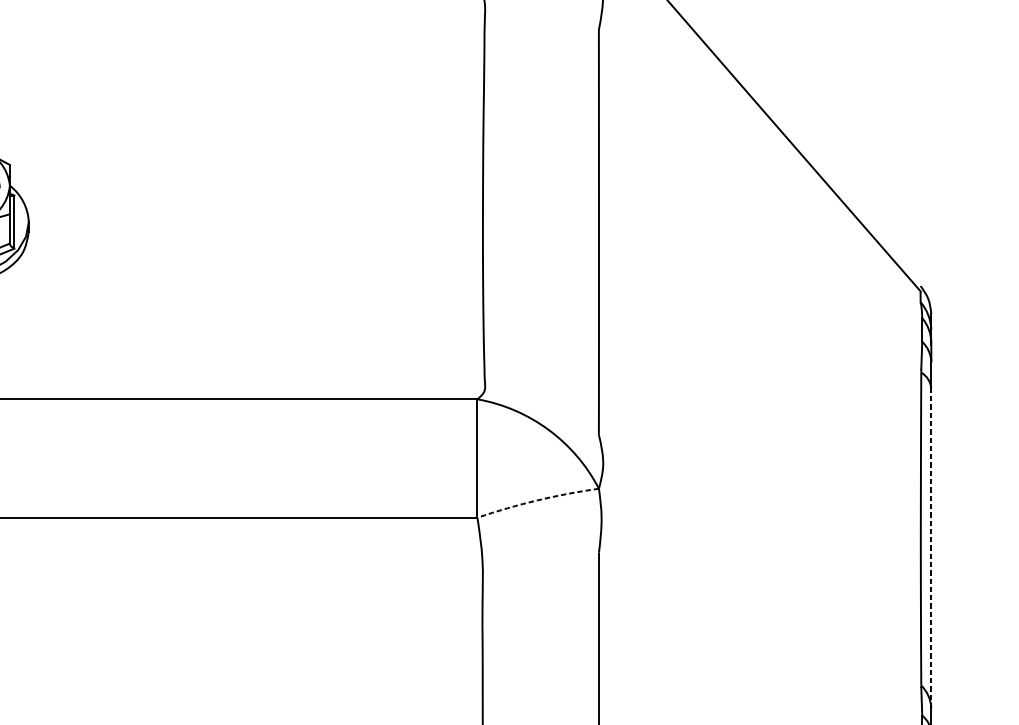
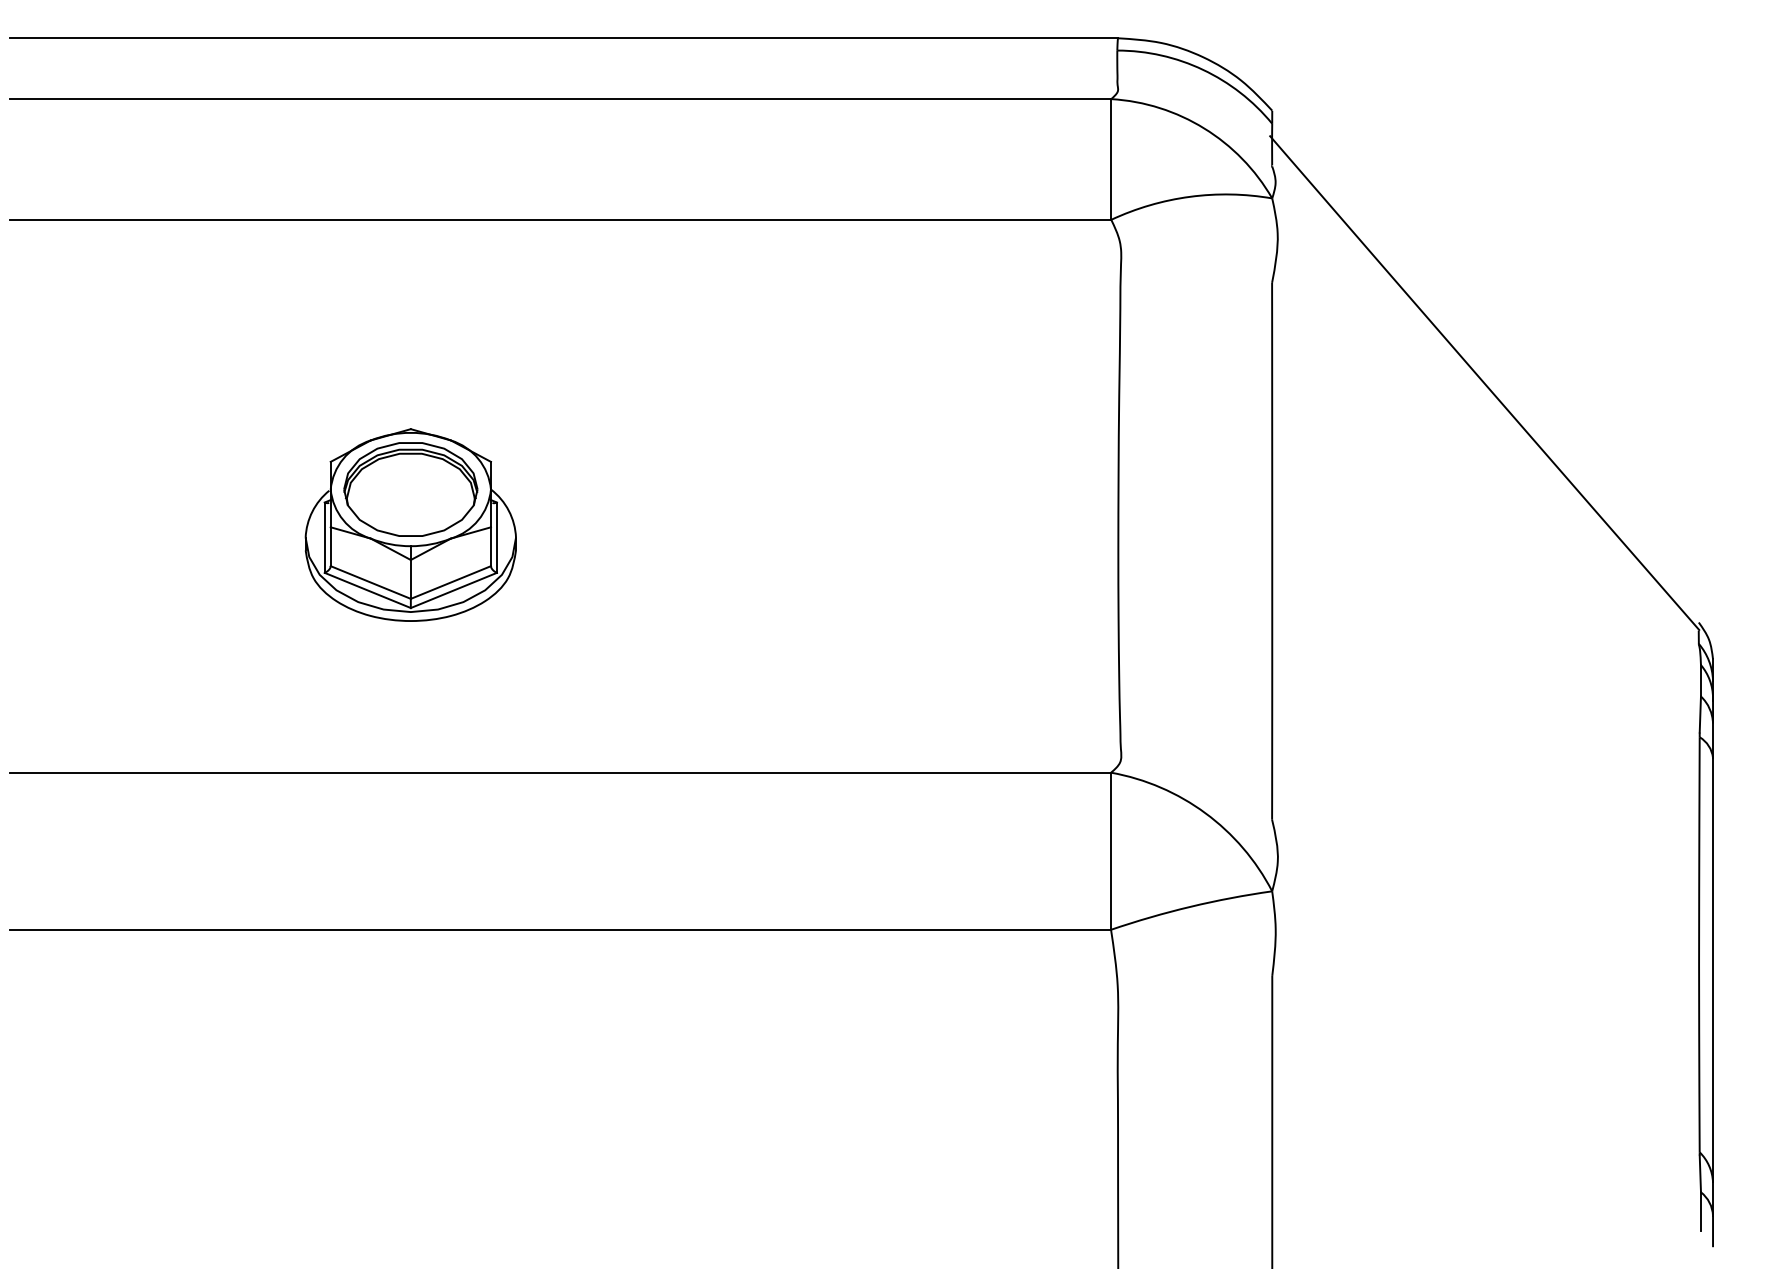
arc: (537, 500) -> (1190, 906), dashed -> solid
line: (931, 547) -> (1713, 969), dashed -> solid

